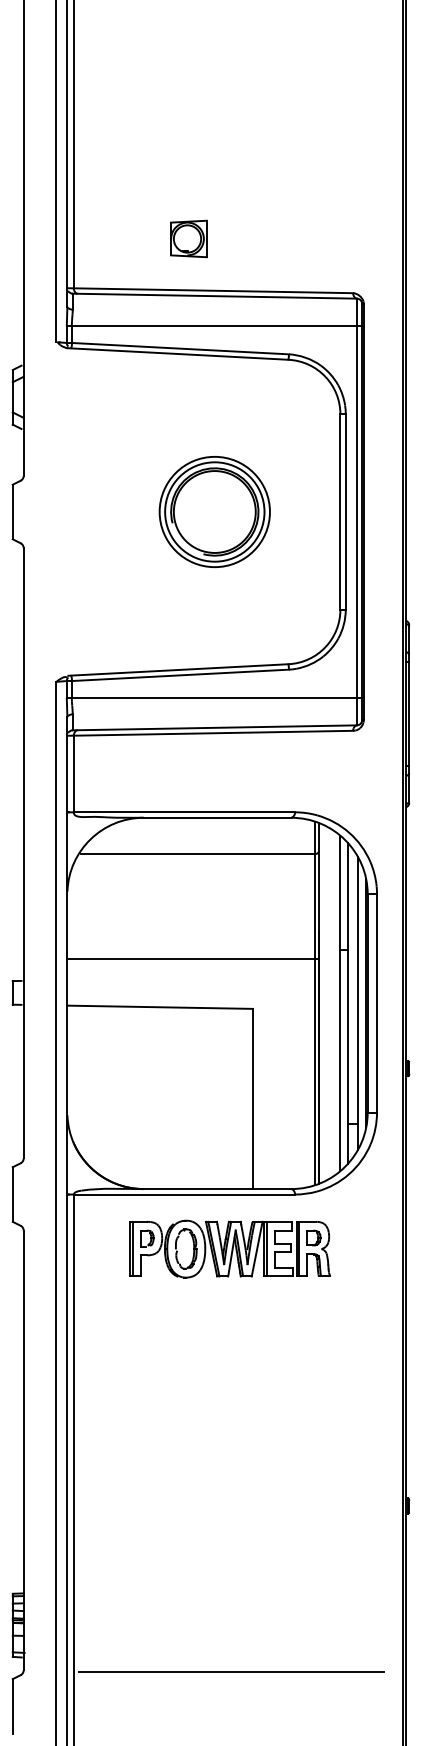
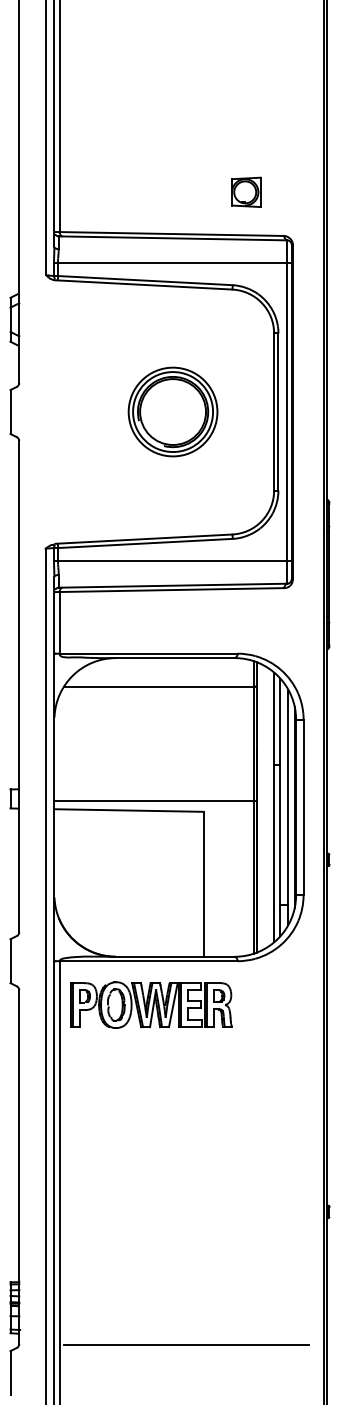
part: (188, 238) -> (246, 191), moved
line: (192, 959) -> (155, 801), moved
part: (229, 1248) -> (151, 1004), moved

